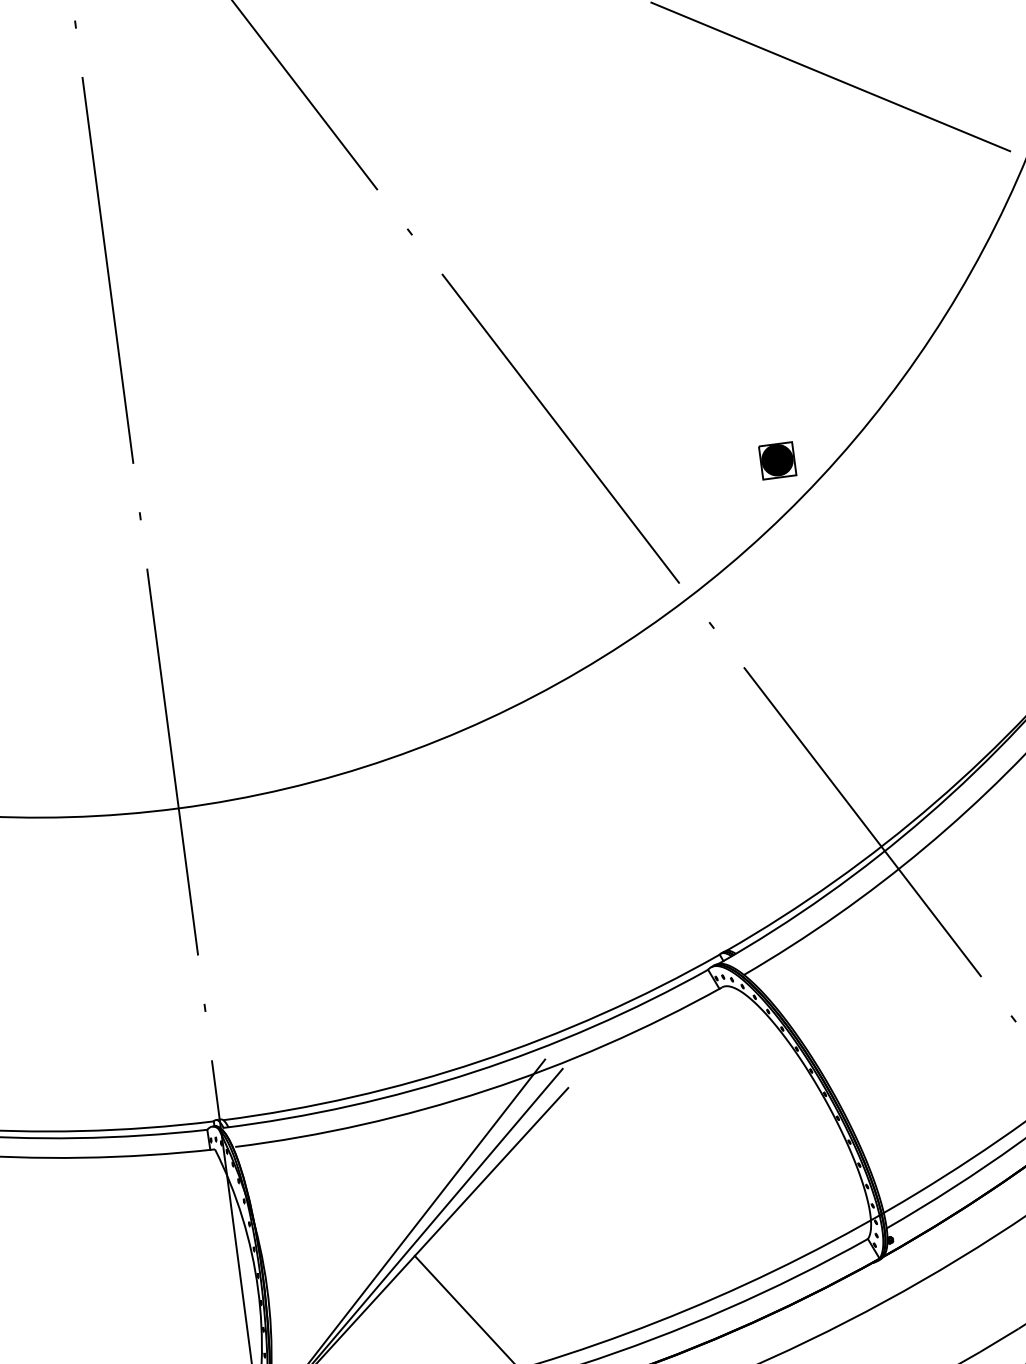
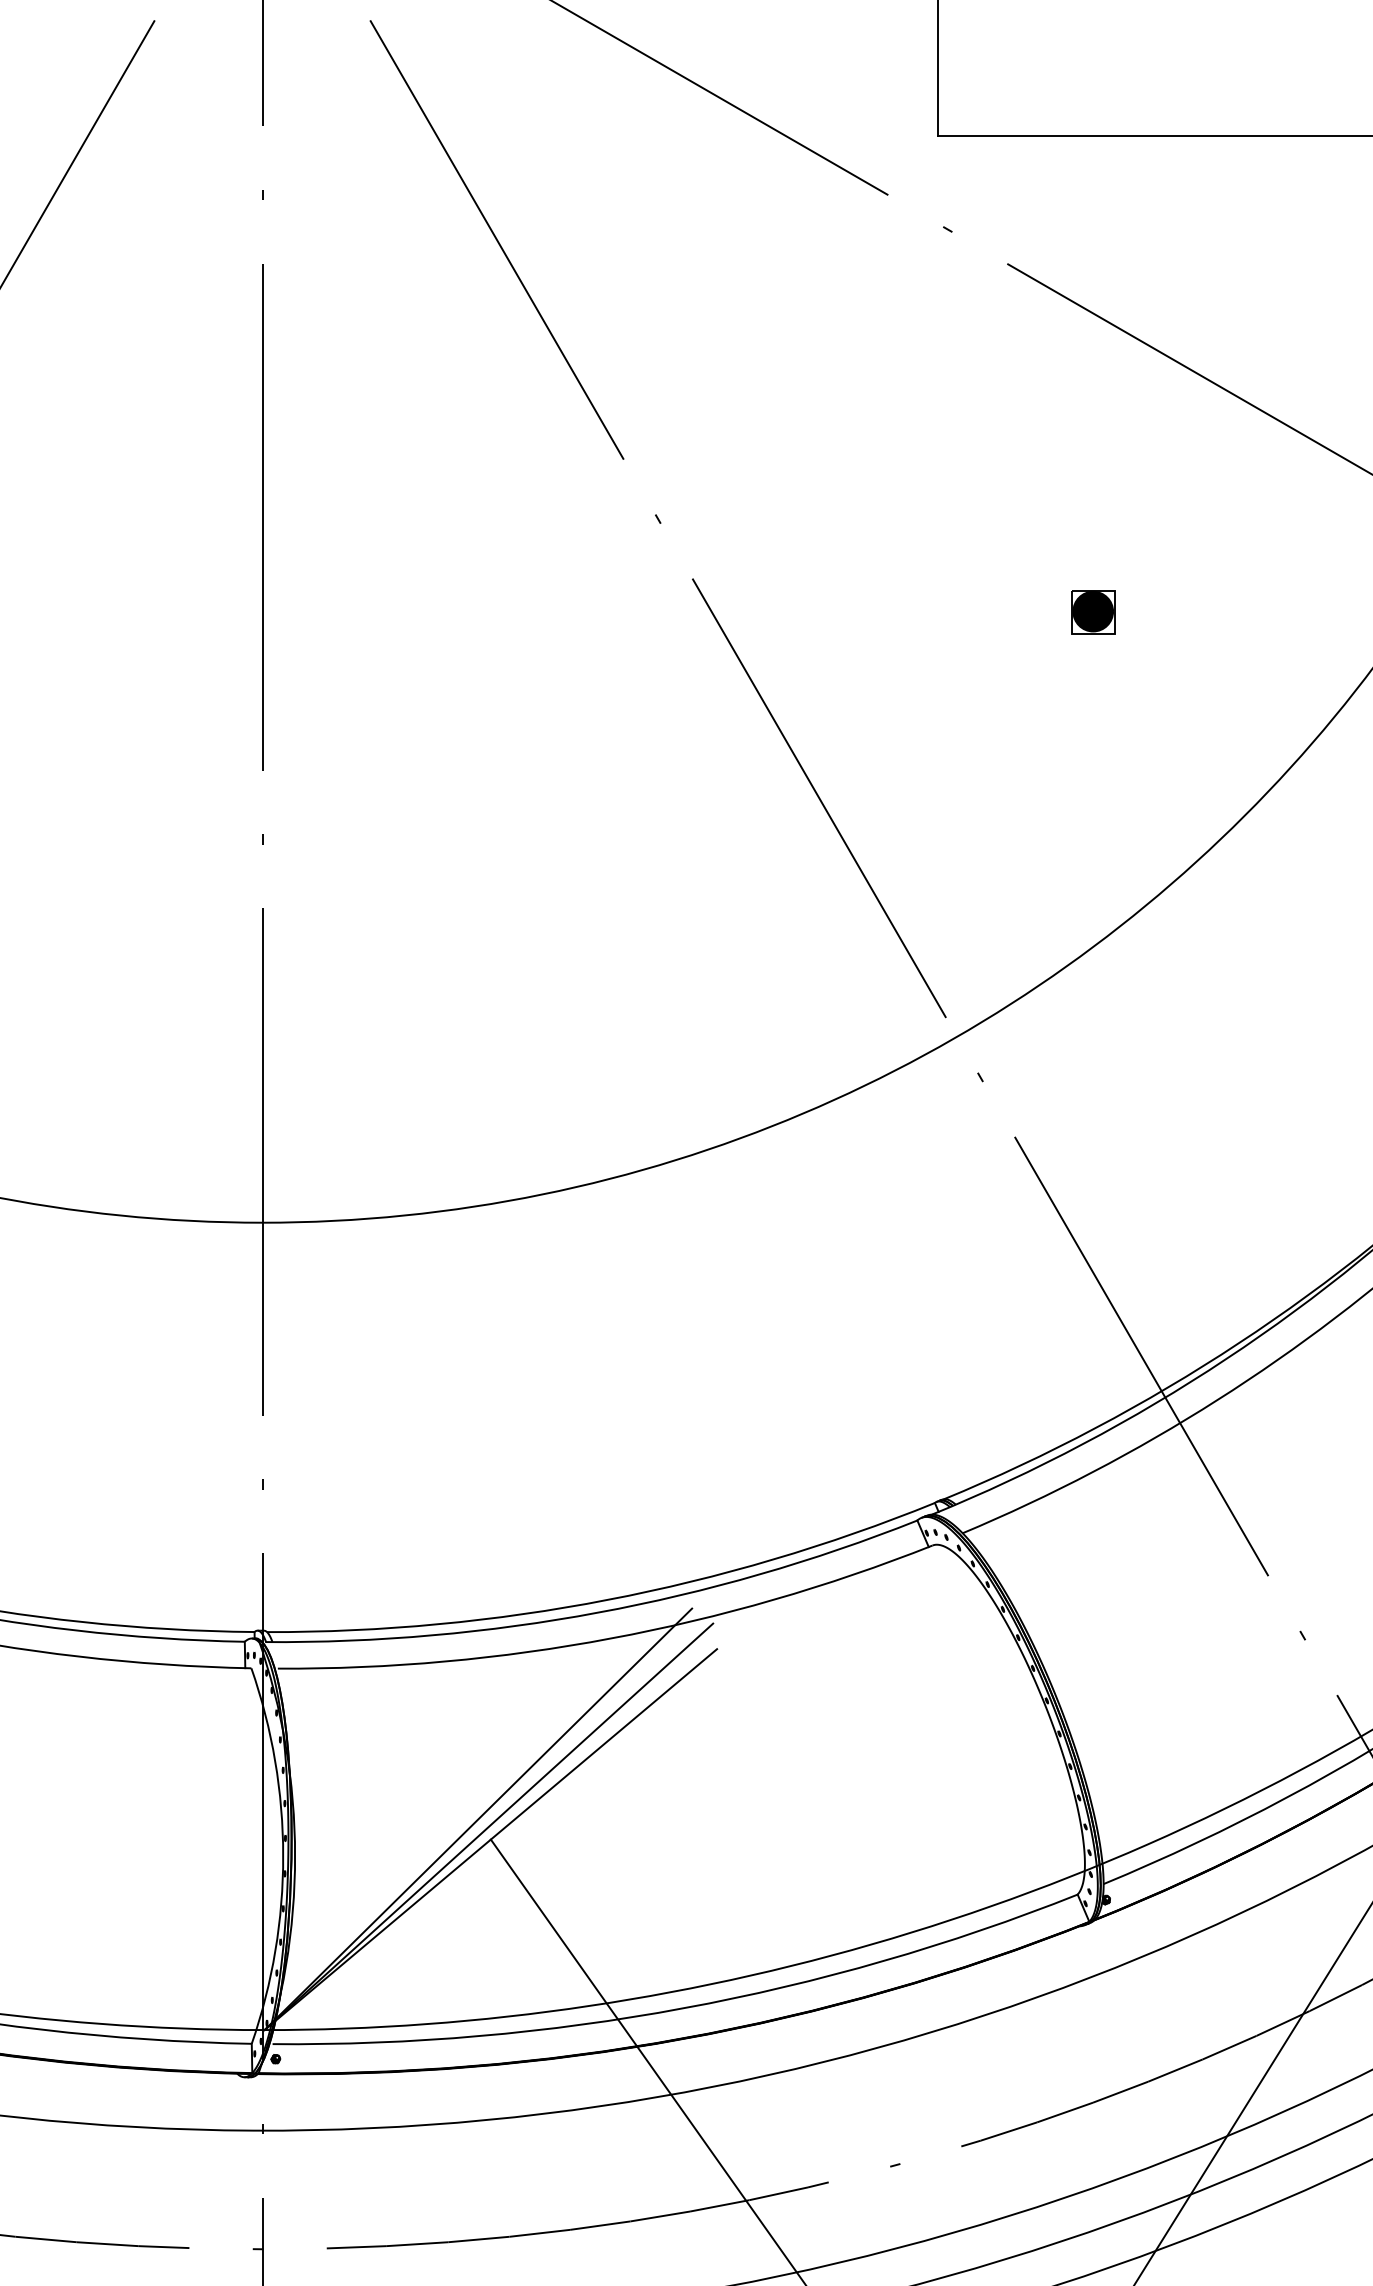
part: (777, 460) -> (1093, 612), moved

